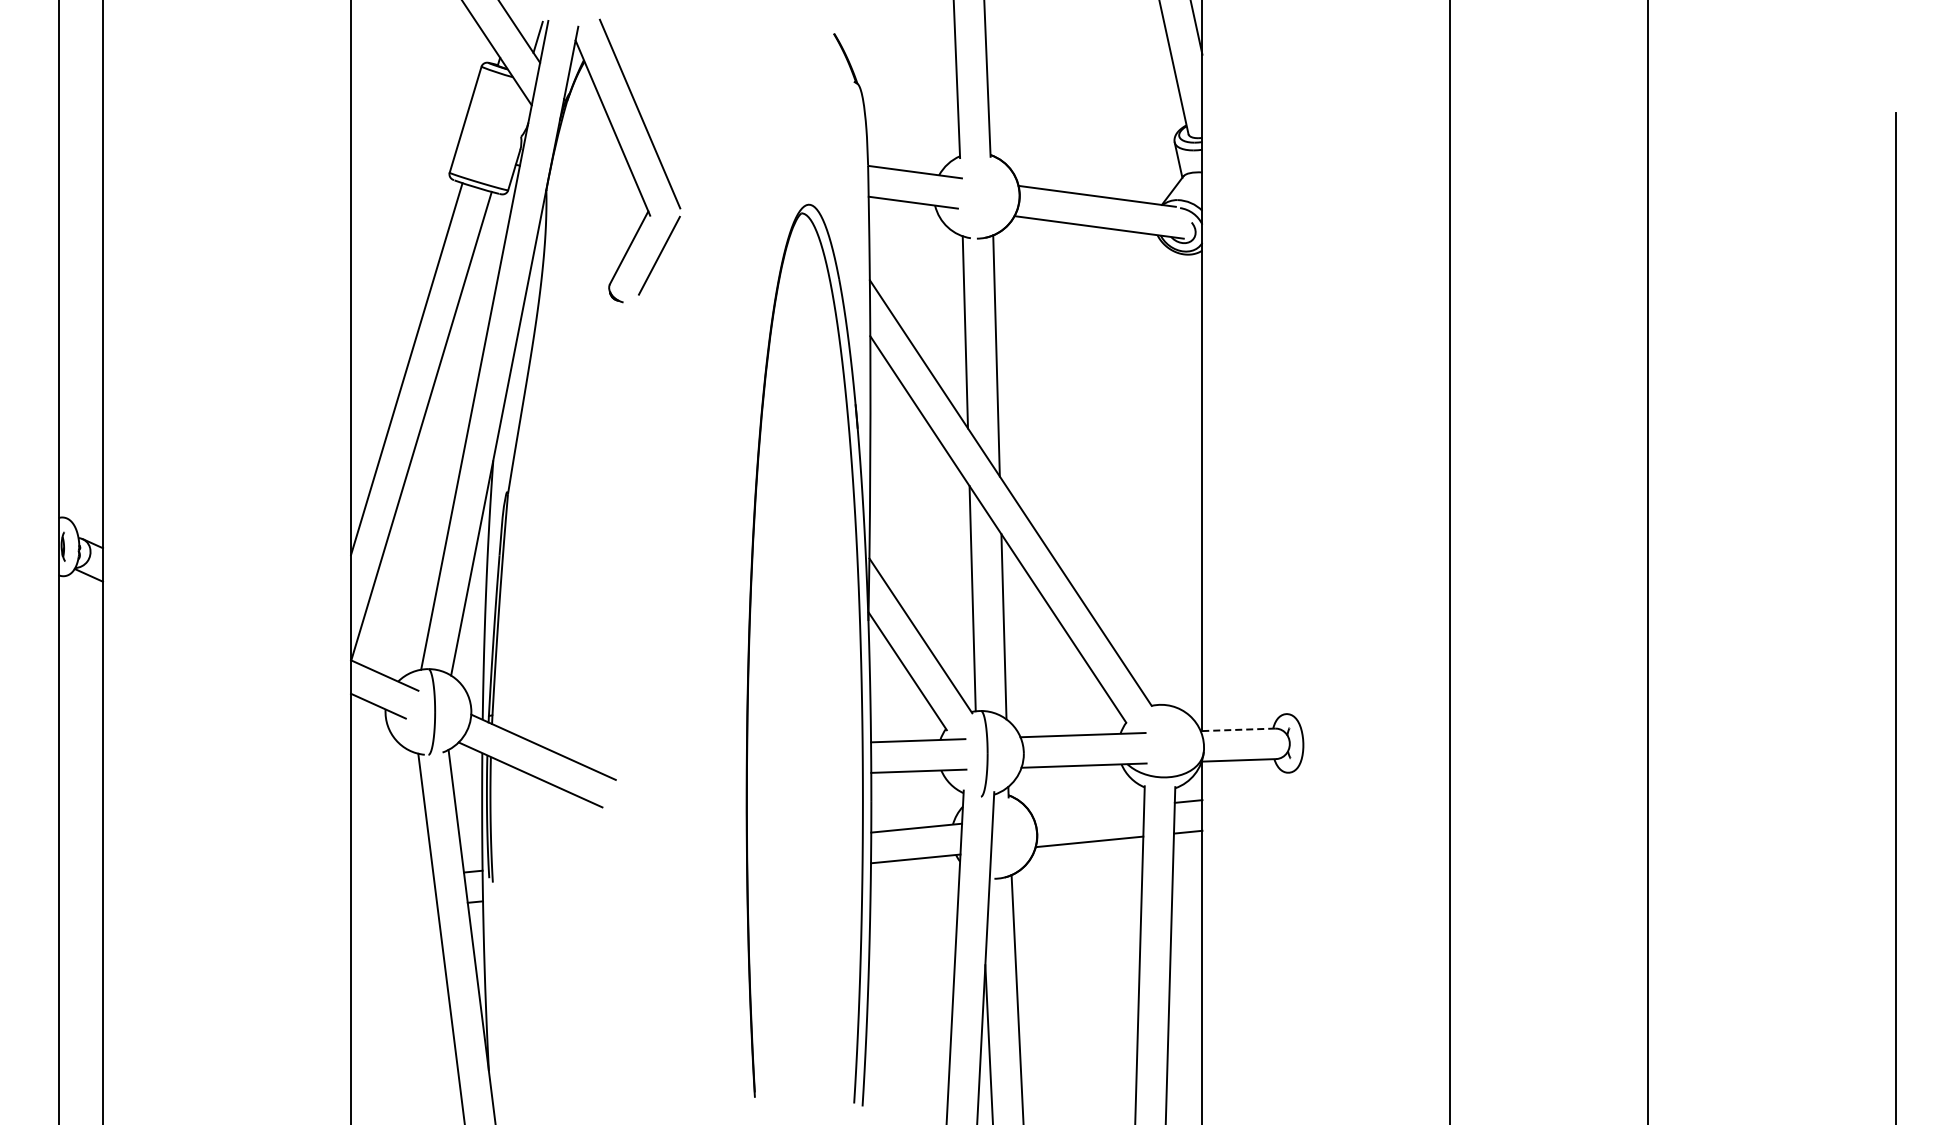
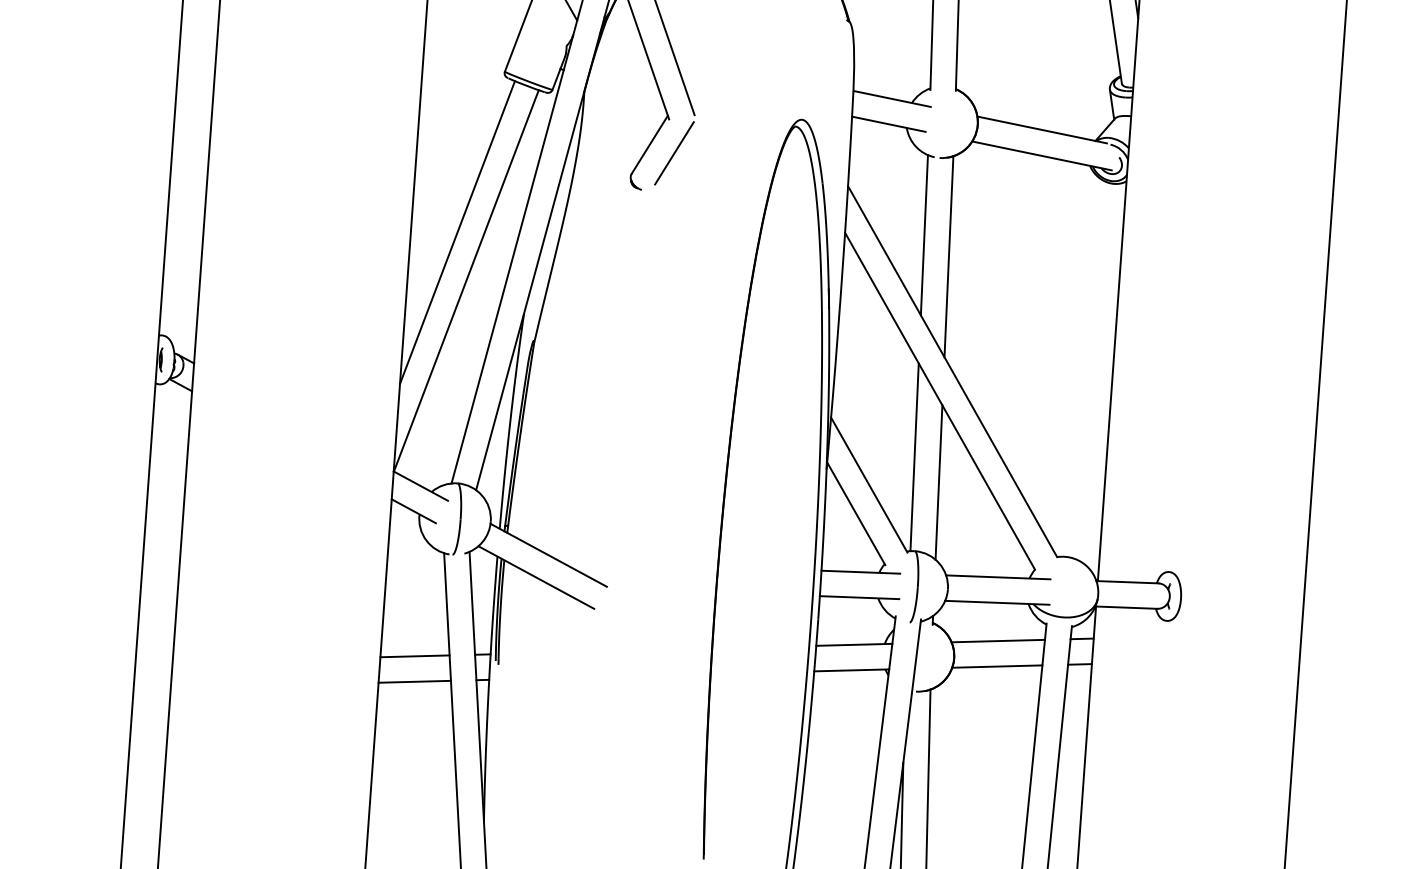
line: (1237, 729) -> (1127, 581), dashed -> solid
line: (1088, 810) -> (998, 640), added
line: (392, 879) -> (415, 656), added
line: (394, 909) -> (415, 681), added

